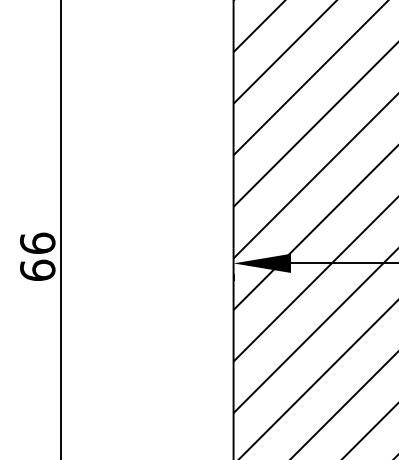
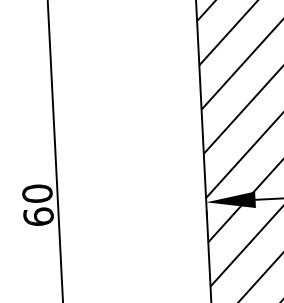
text: (37, 243) -> (37, 193), 66 -> 60

